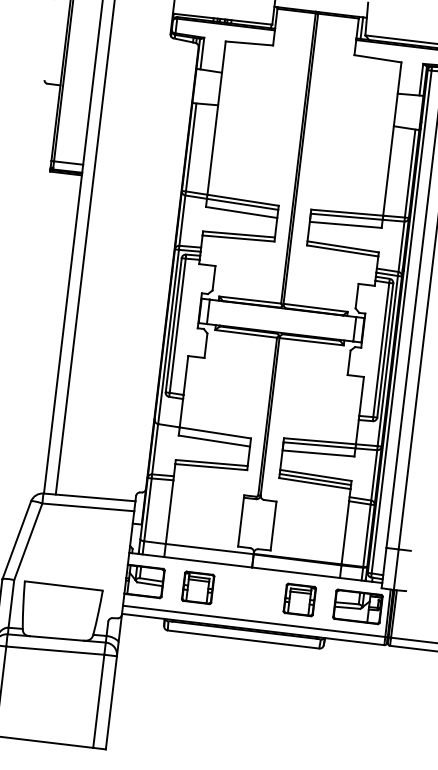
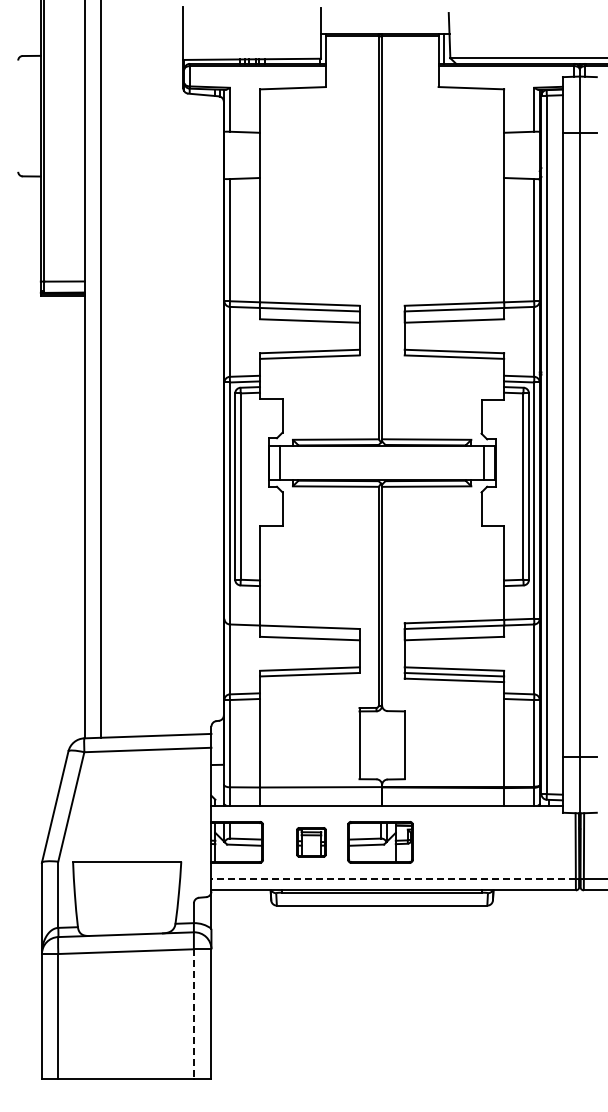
part: (198, 588) -> (311, 842), size x0.7
part: (299, 600) -> (452, 842), removed
part: (357, 607) -> (380, 842), moved
line: (253, 621) -> (393, 879), solid -> dashed
line: (98, 700) -> (193, 1013), solid -> dashed

